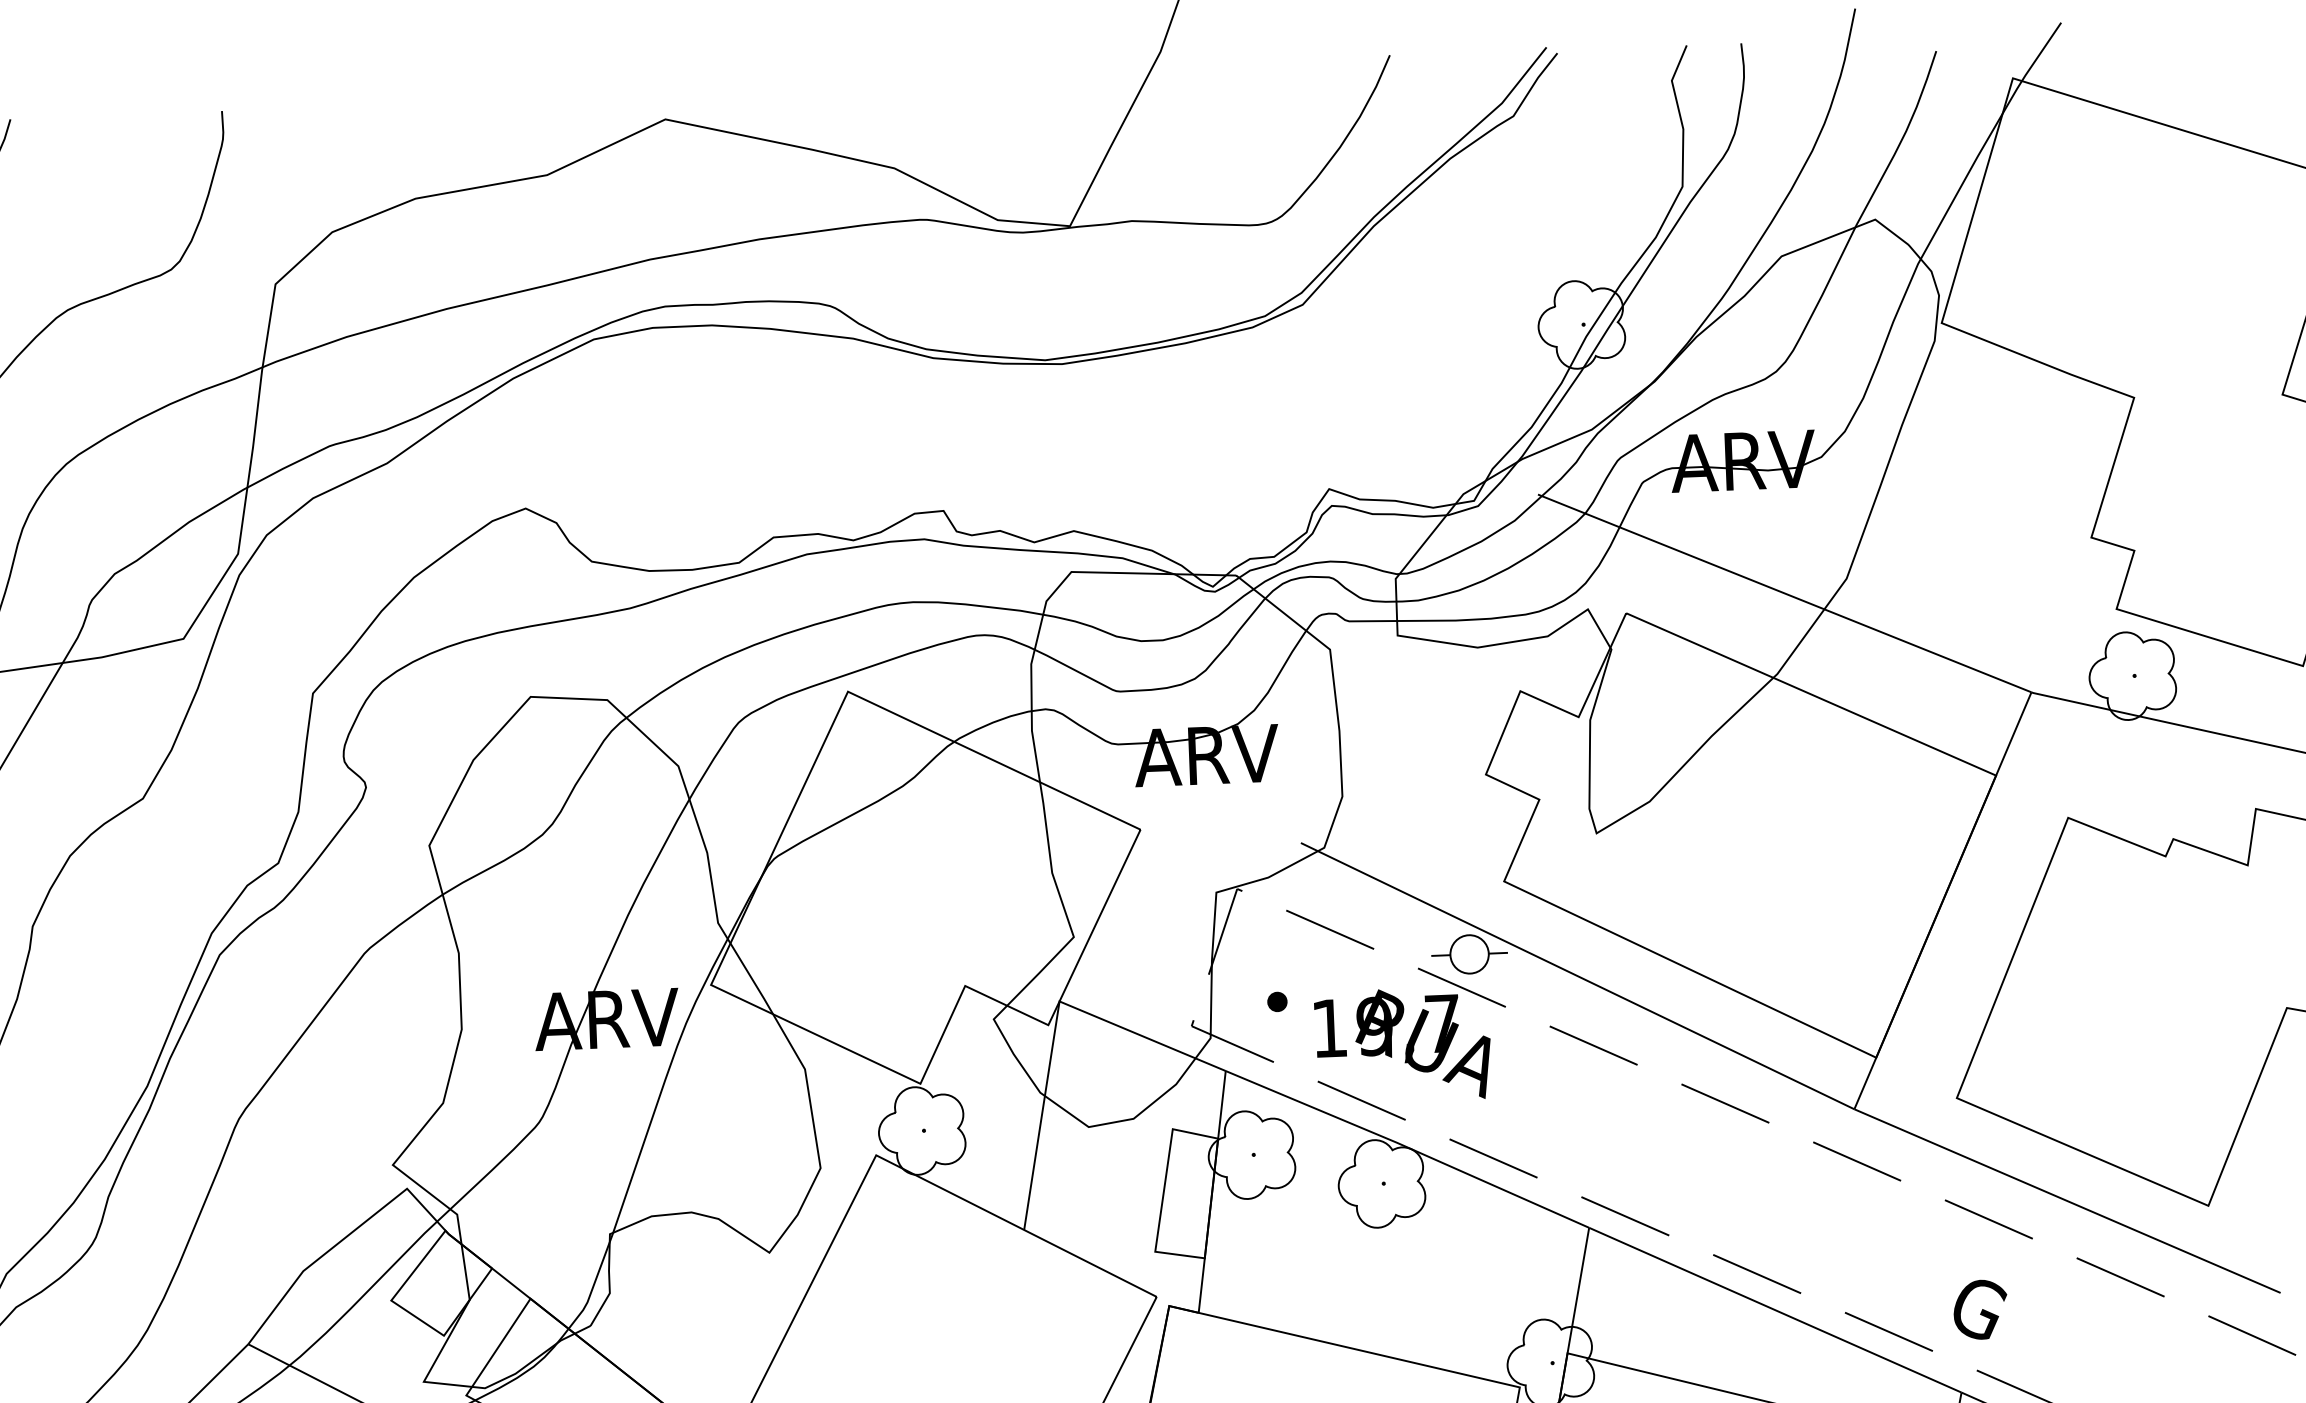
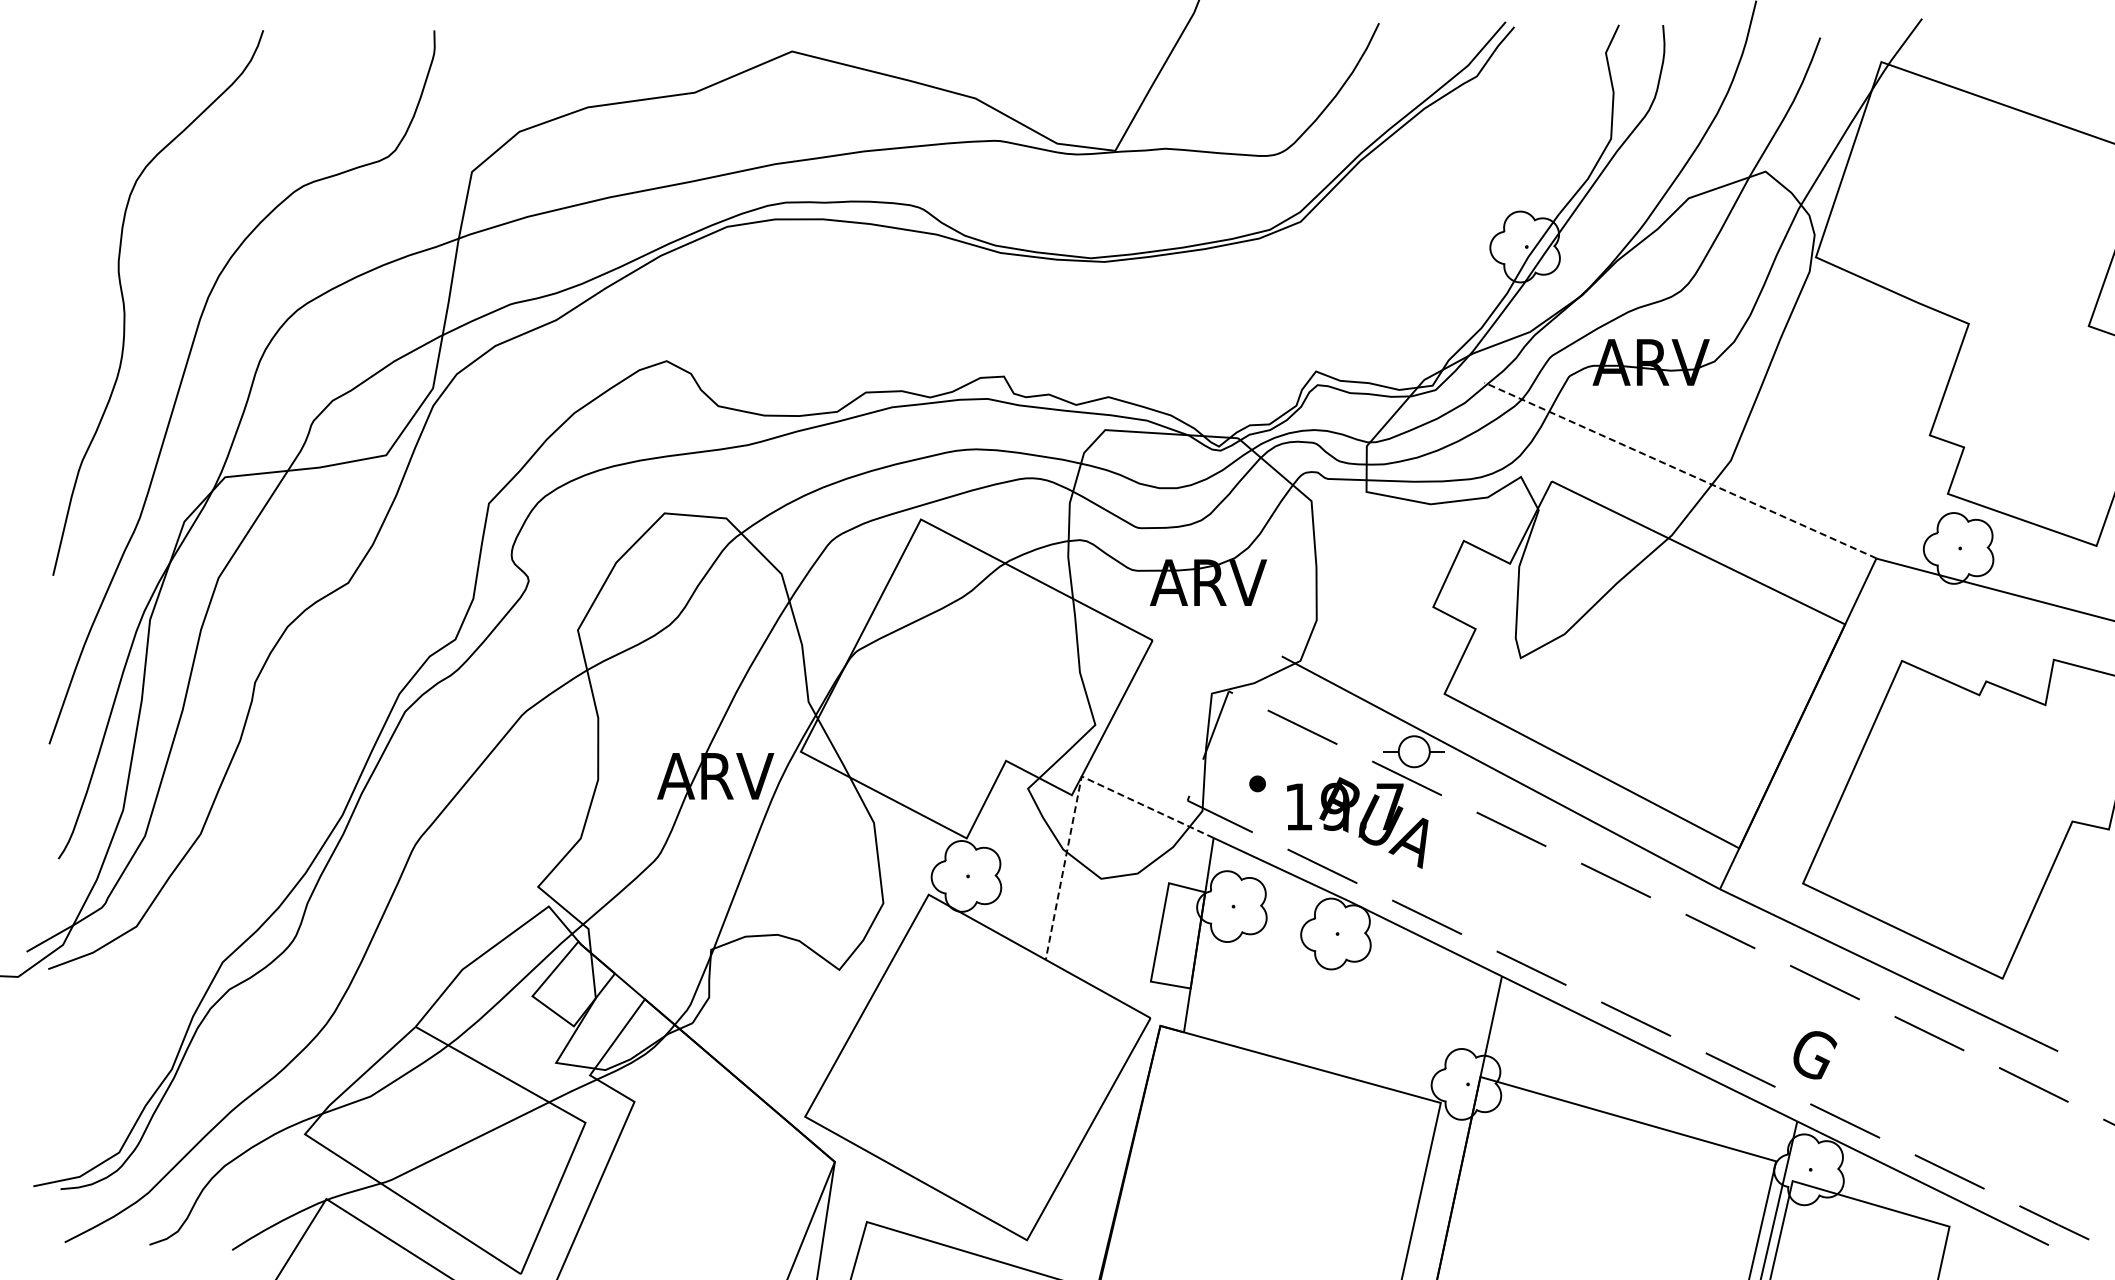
line: (1784, 593) -> (1680, 470), solid -> dashed
line: (1055, 1026) -> (1077, 796), solid -> dashed

